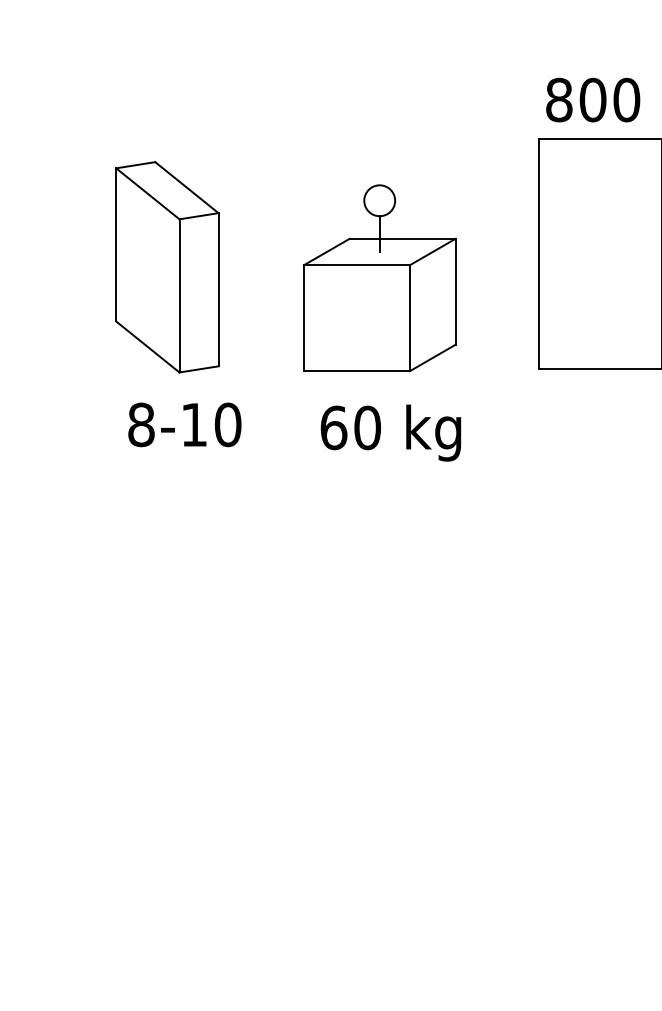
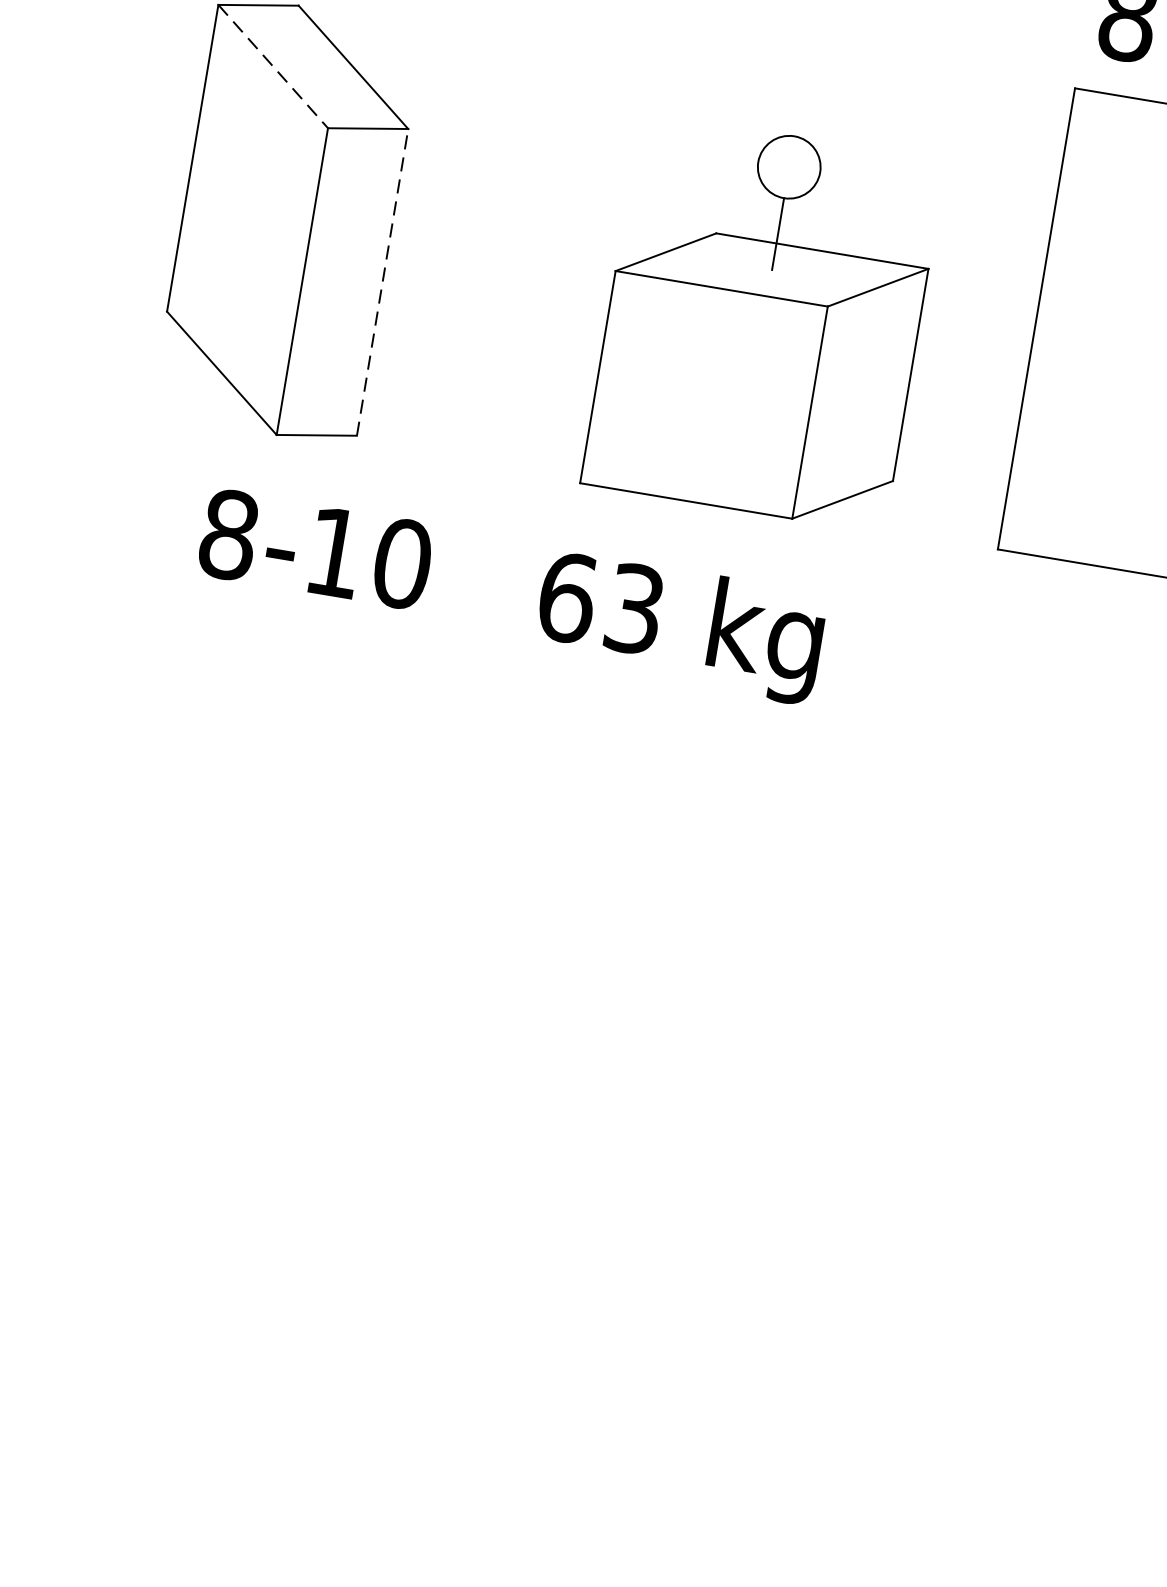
line: (147, 193) -> (272, 65), solid -> dashed
part: (379, 278) -> (762, 322), moved
line: (218, 289) -> (382, 281), solid -> dashed
text: (184, 424) -> (315, 548), moved
text: (367, 427) -> (634, 608), 60 -> 63

